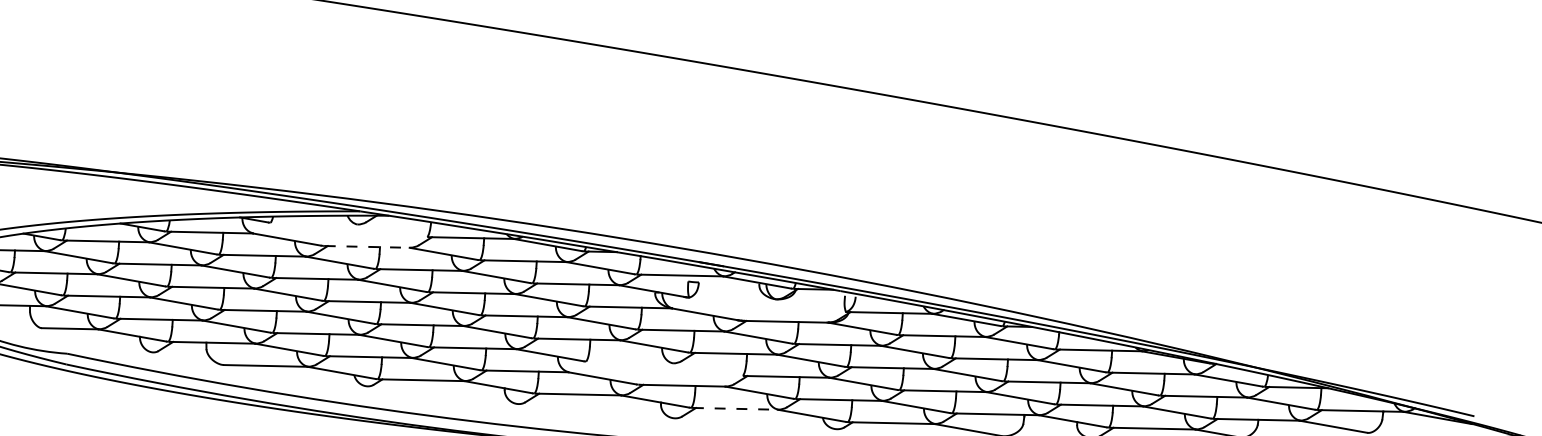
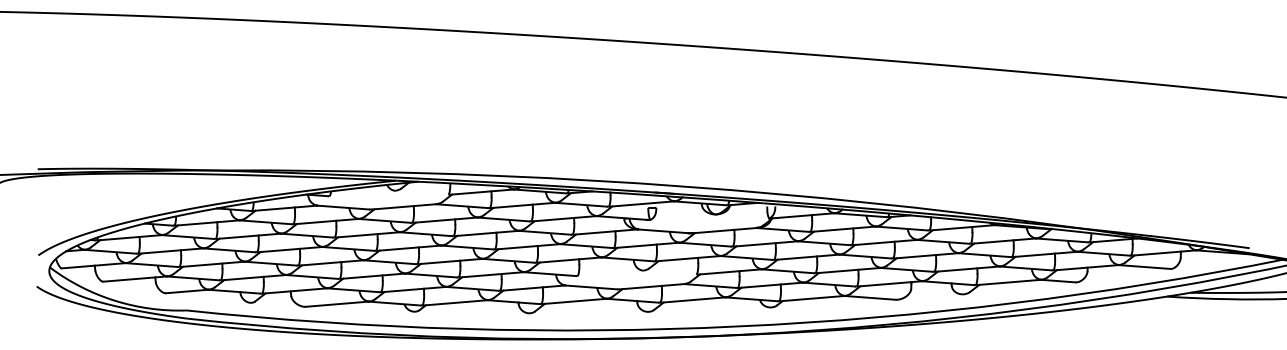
line: (367, 246) -> (404, 206), dashed -> solid
line: (736, 408) -> (694, 299), dashed -> solid

